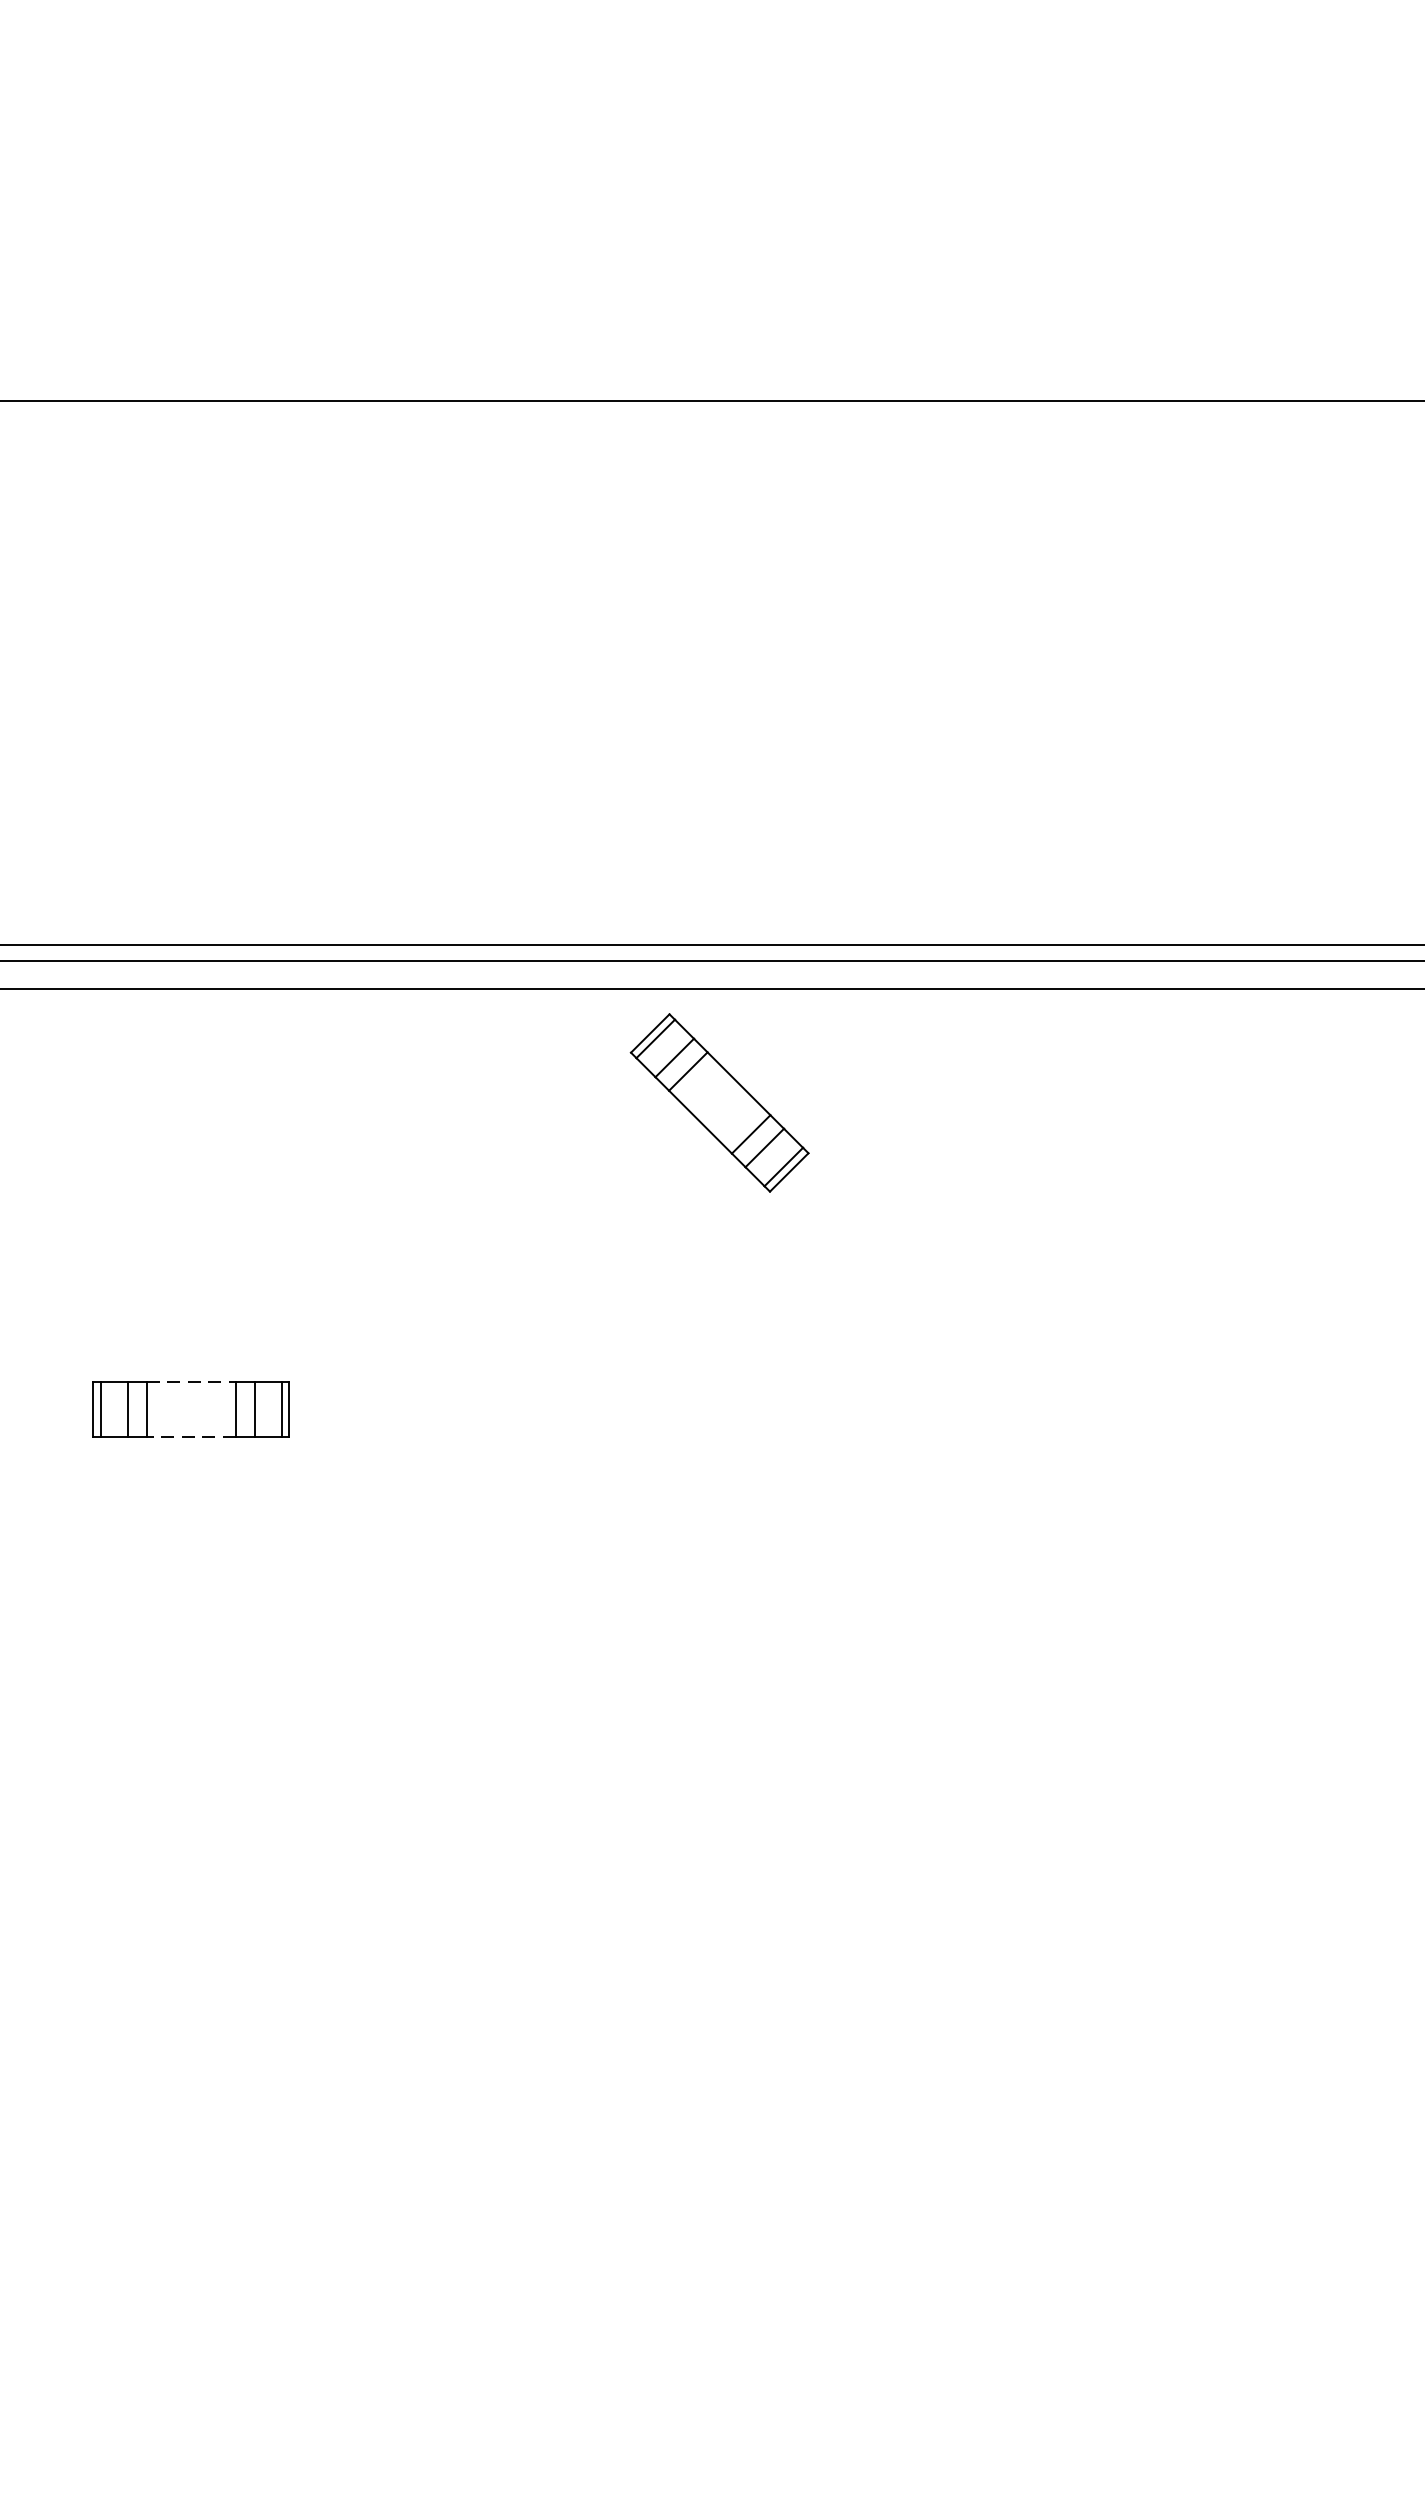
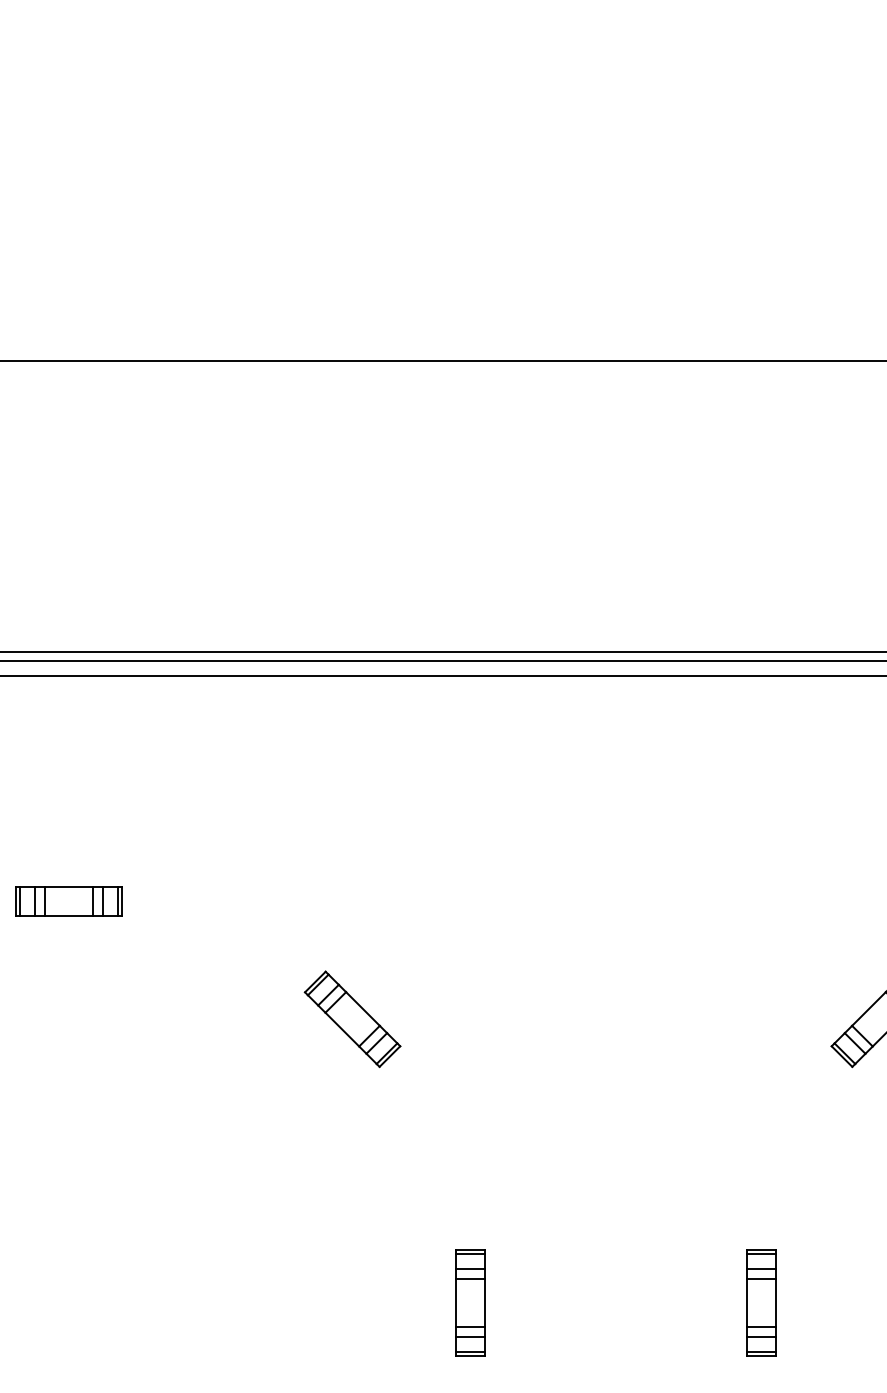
part: (719, 1103) -> (352, 1019), moved
line: (192, 1382) -> (69, 887), dashed -> solid
line: (192, 1436) -> (69, 916), dashed -> solid
part: (939, 2156) -> (470, 1302), added

